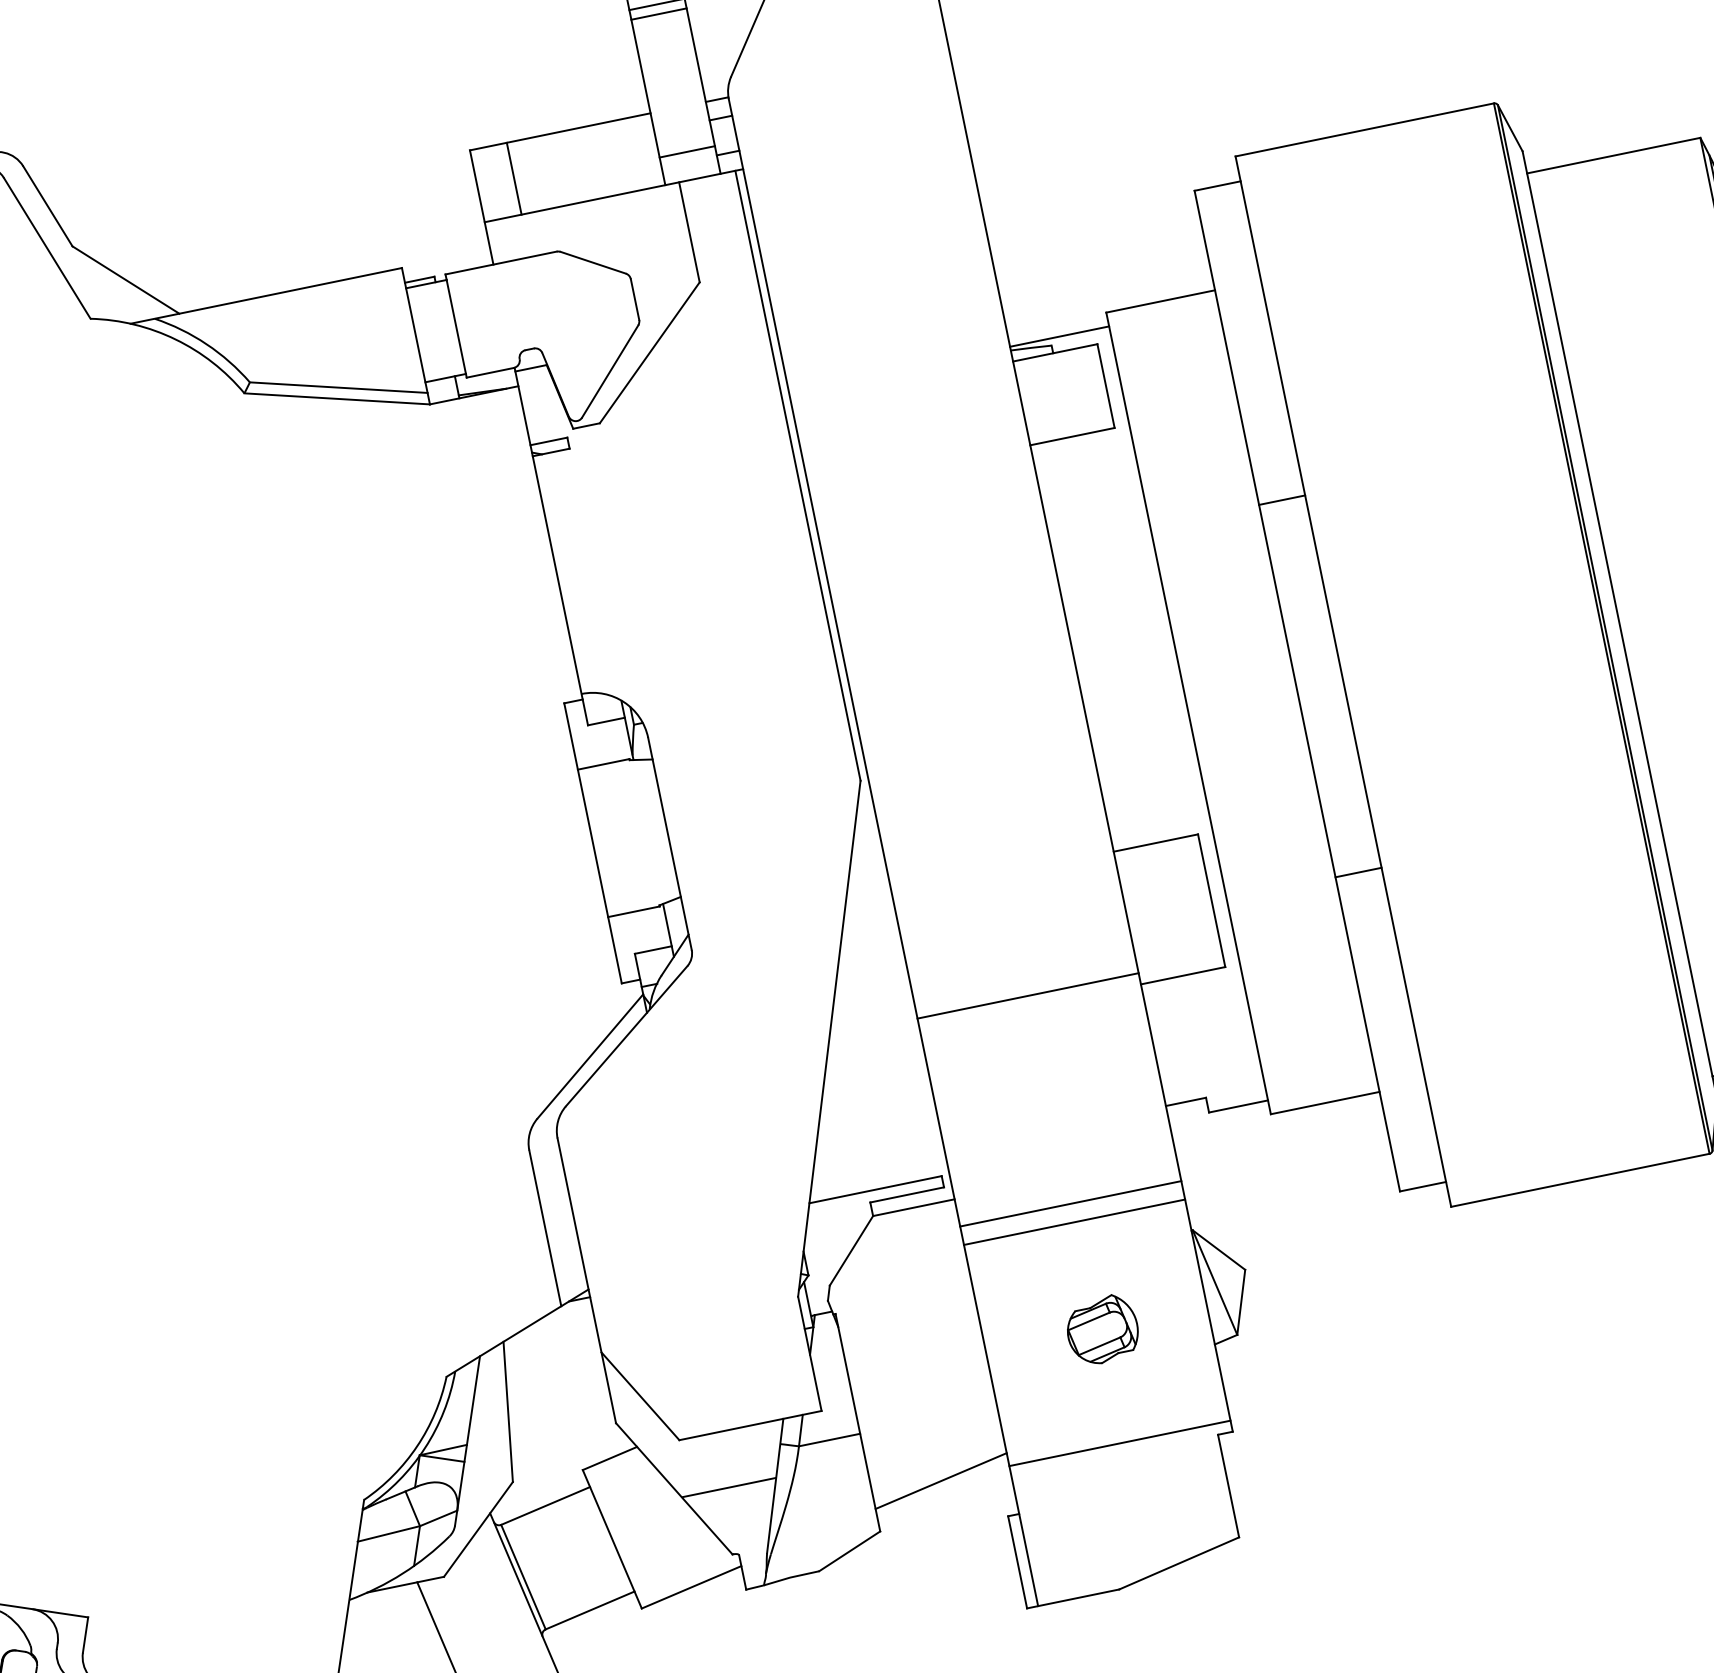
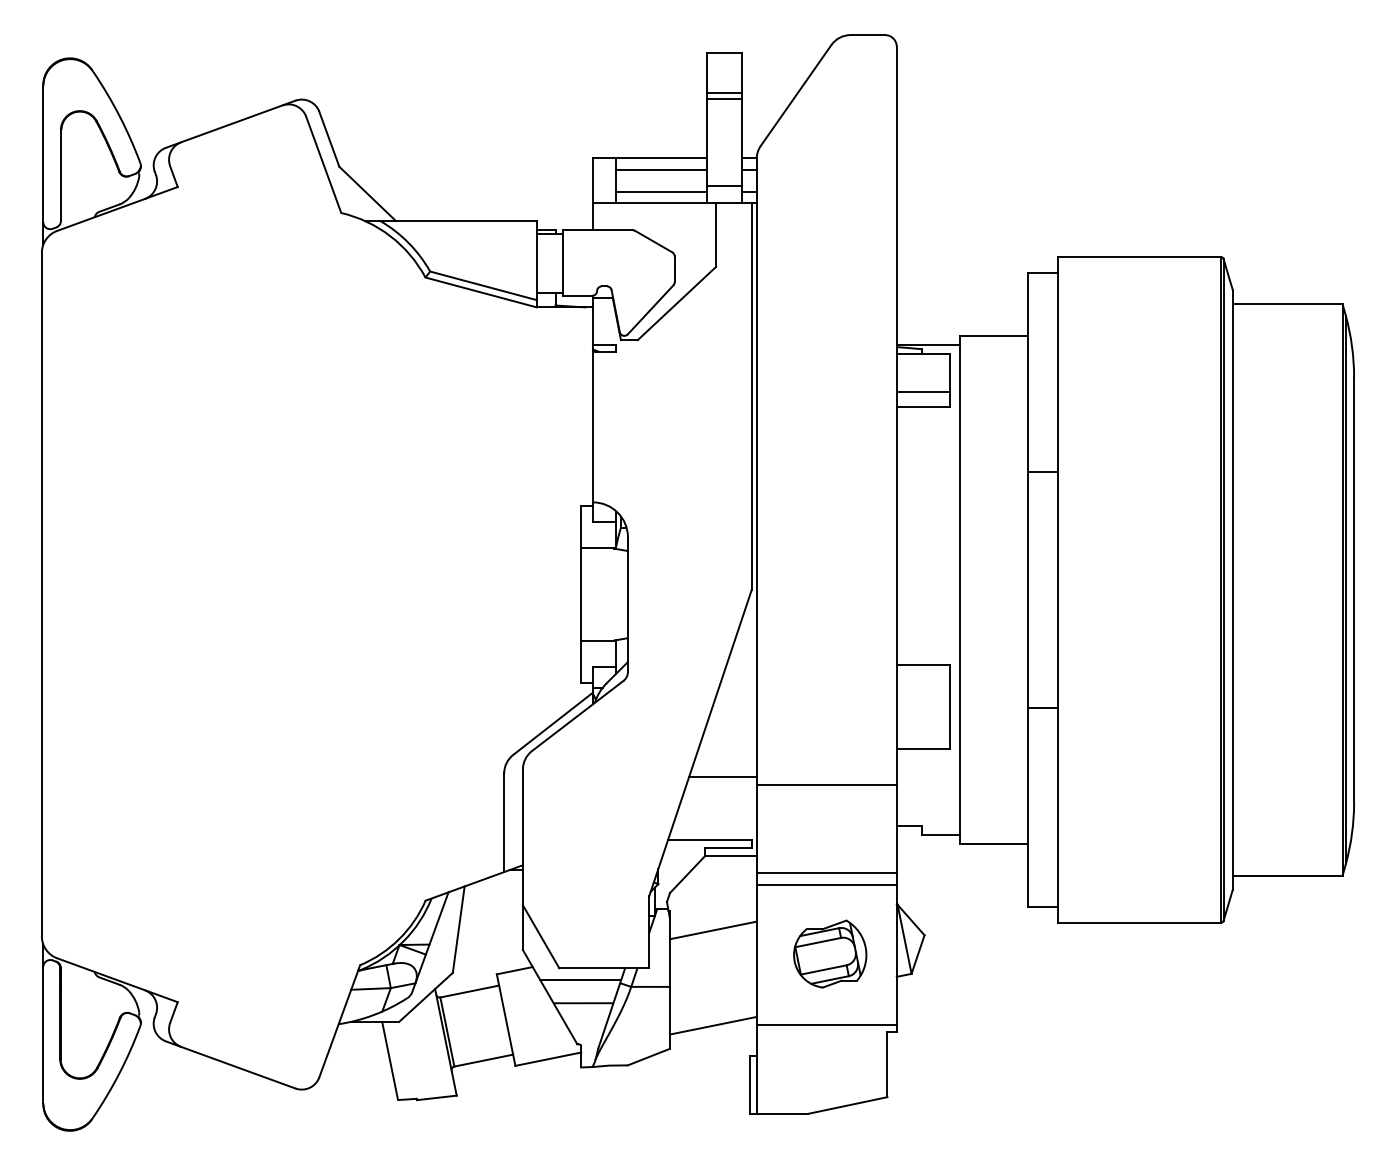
line: (581, 146) -> (661, 169), added
line: (589, 181) -> (661, 191), added
line: (1067, 411) -> (923, 391), added
line: (1027, 995) -> (826, 784), moved
line: (874, 1084) -> (722, 776), added
part: (1102, 1329) -> (830, 953), size x1.67
line: (910, 1330) -> (713, 930), added
line: (716, 1451) -> (580, 979), added

